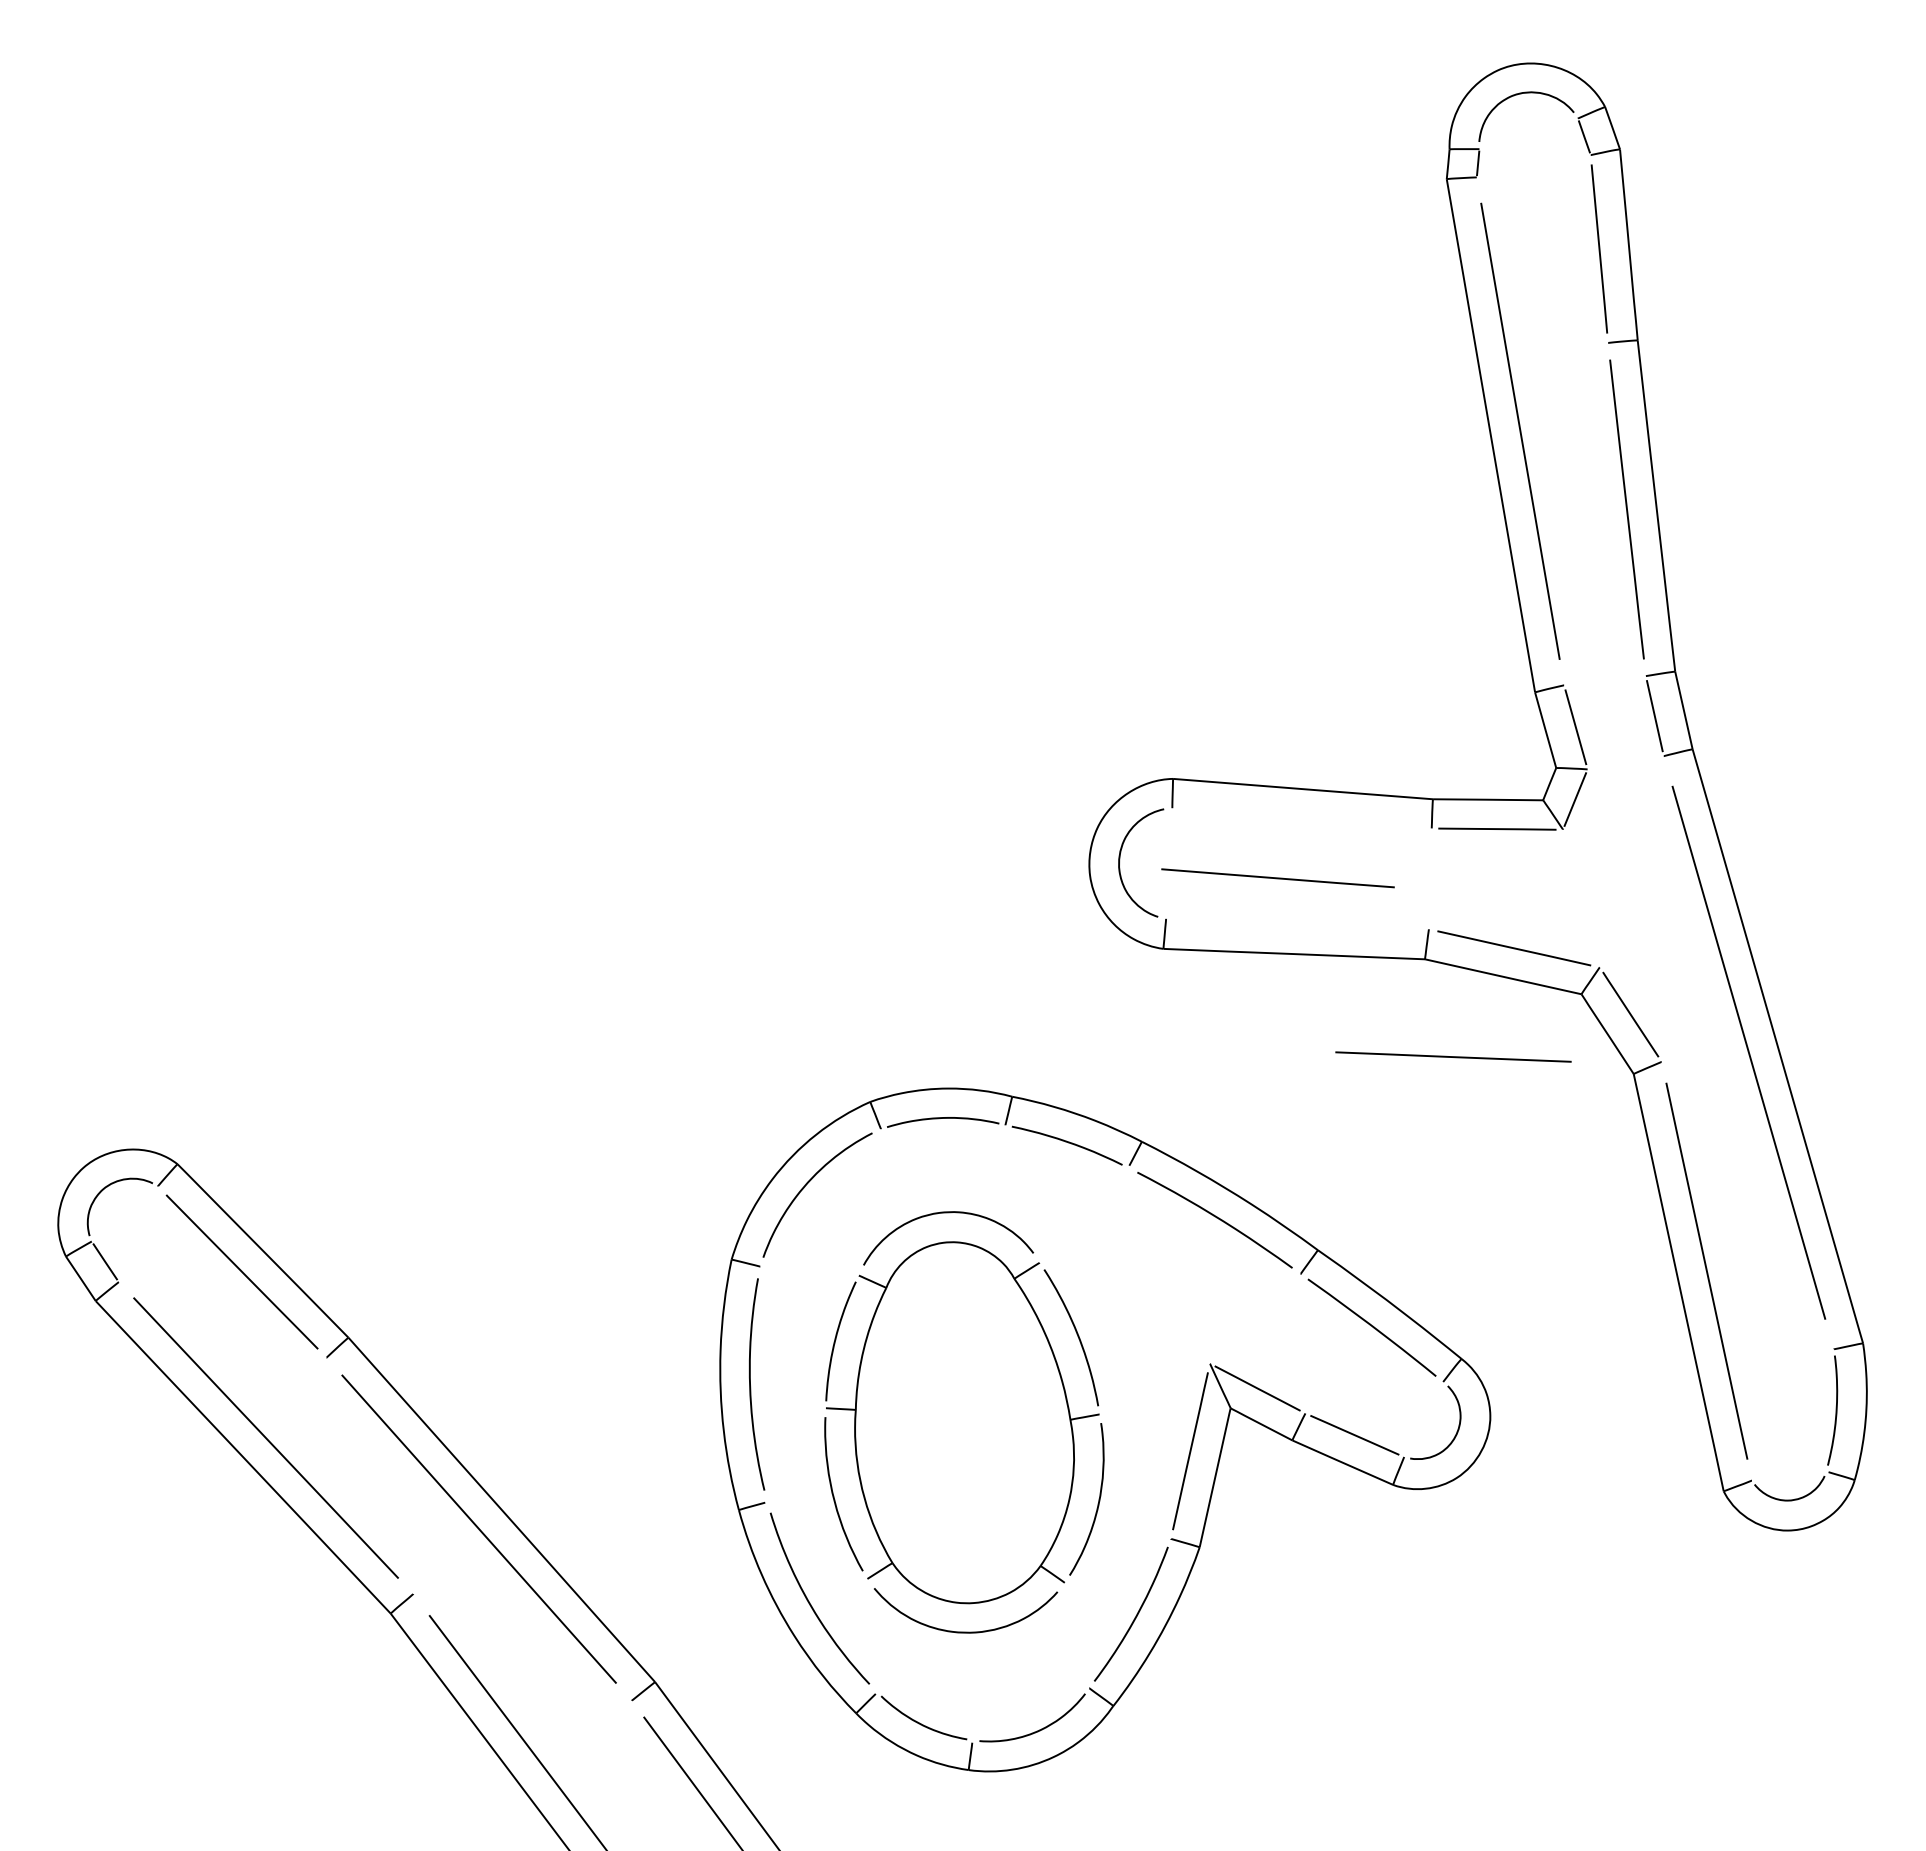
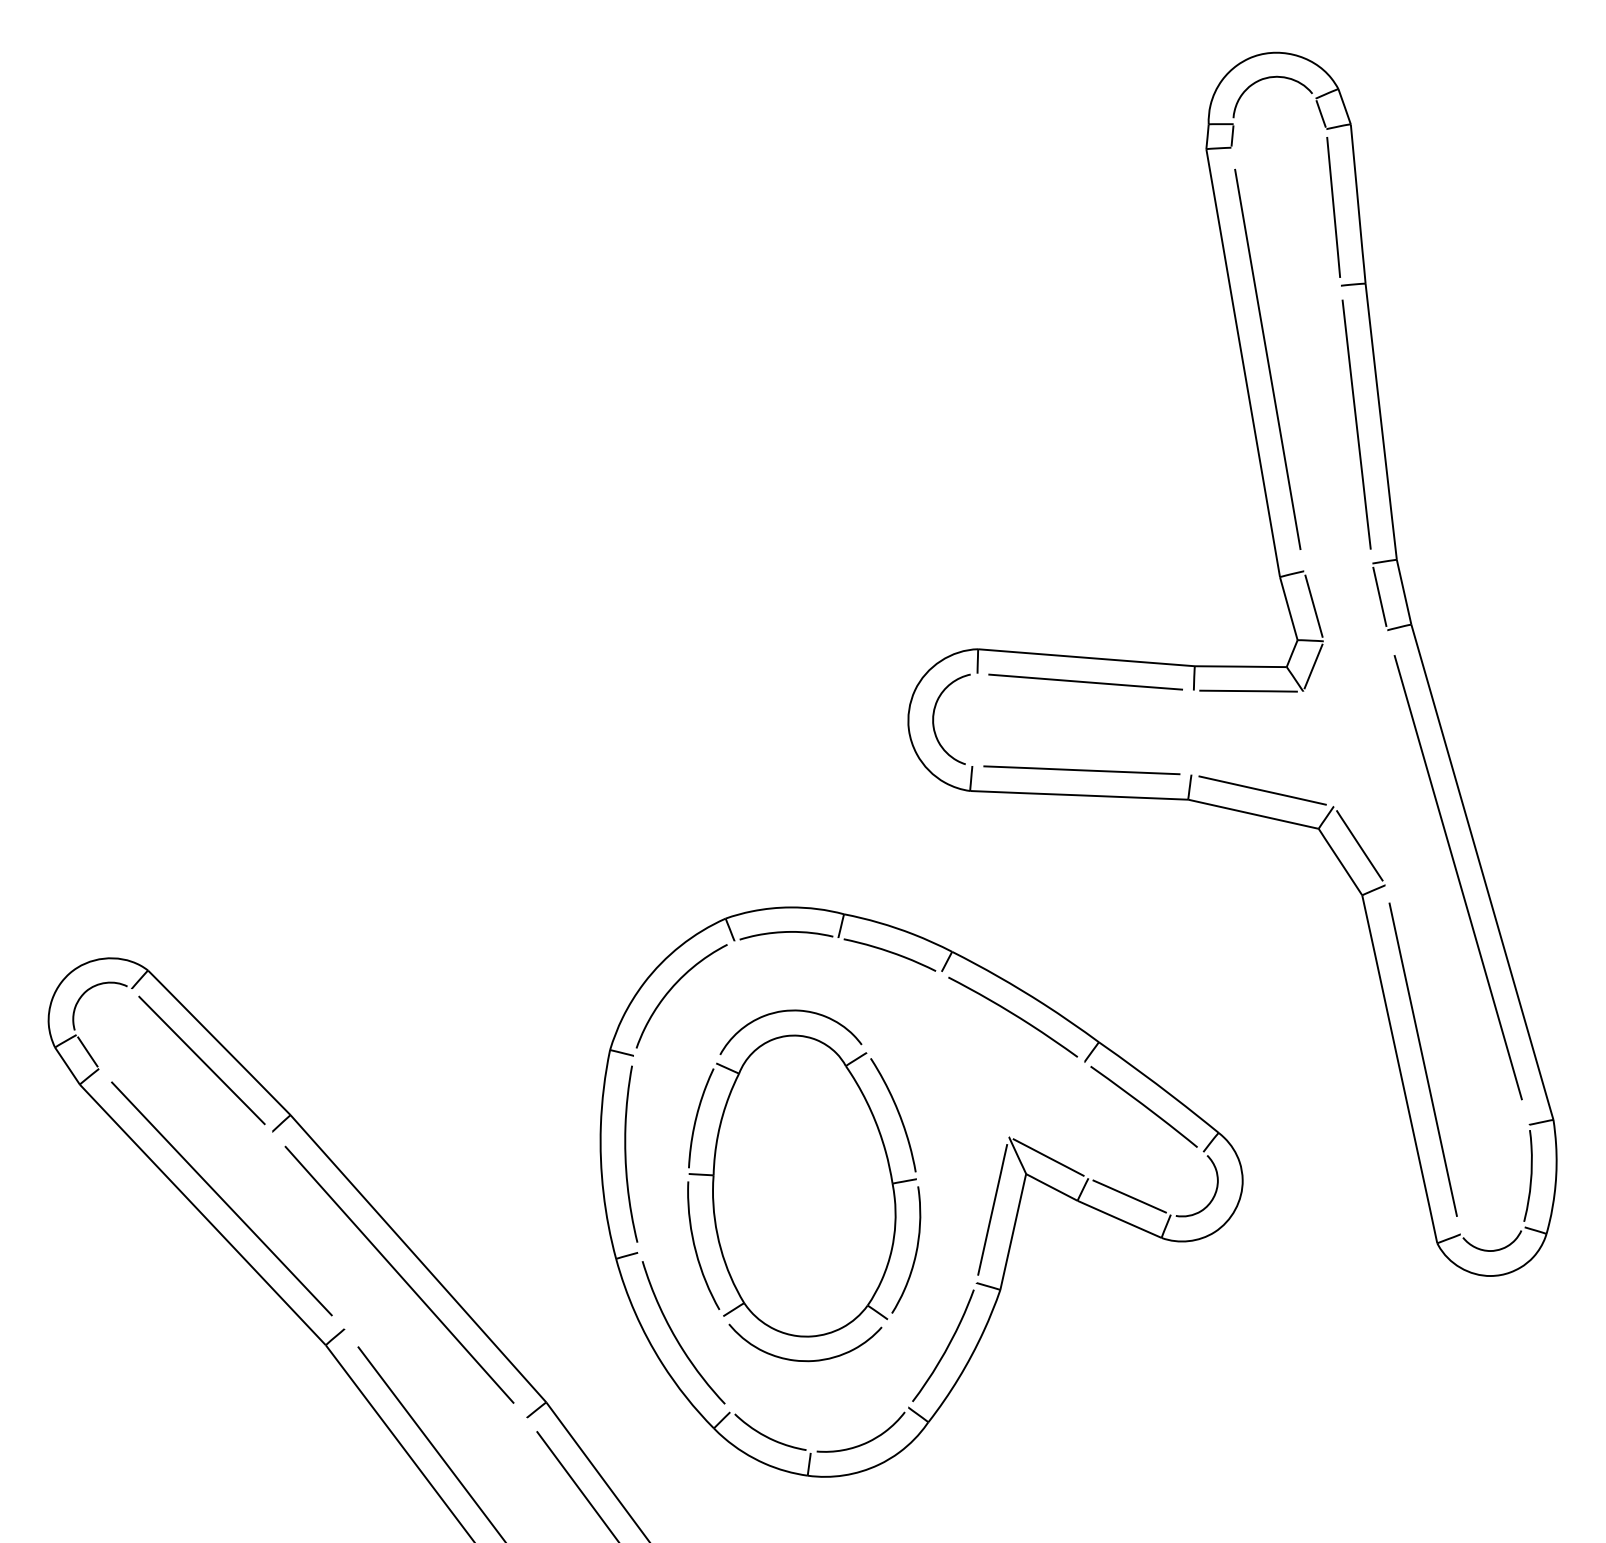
line: (1277, 878) -> (1085, 682), moved
line: (1453, 1056) -> (1081, 769), moved

